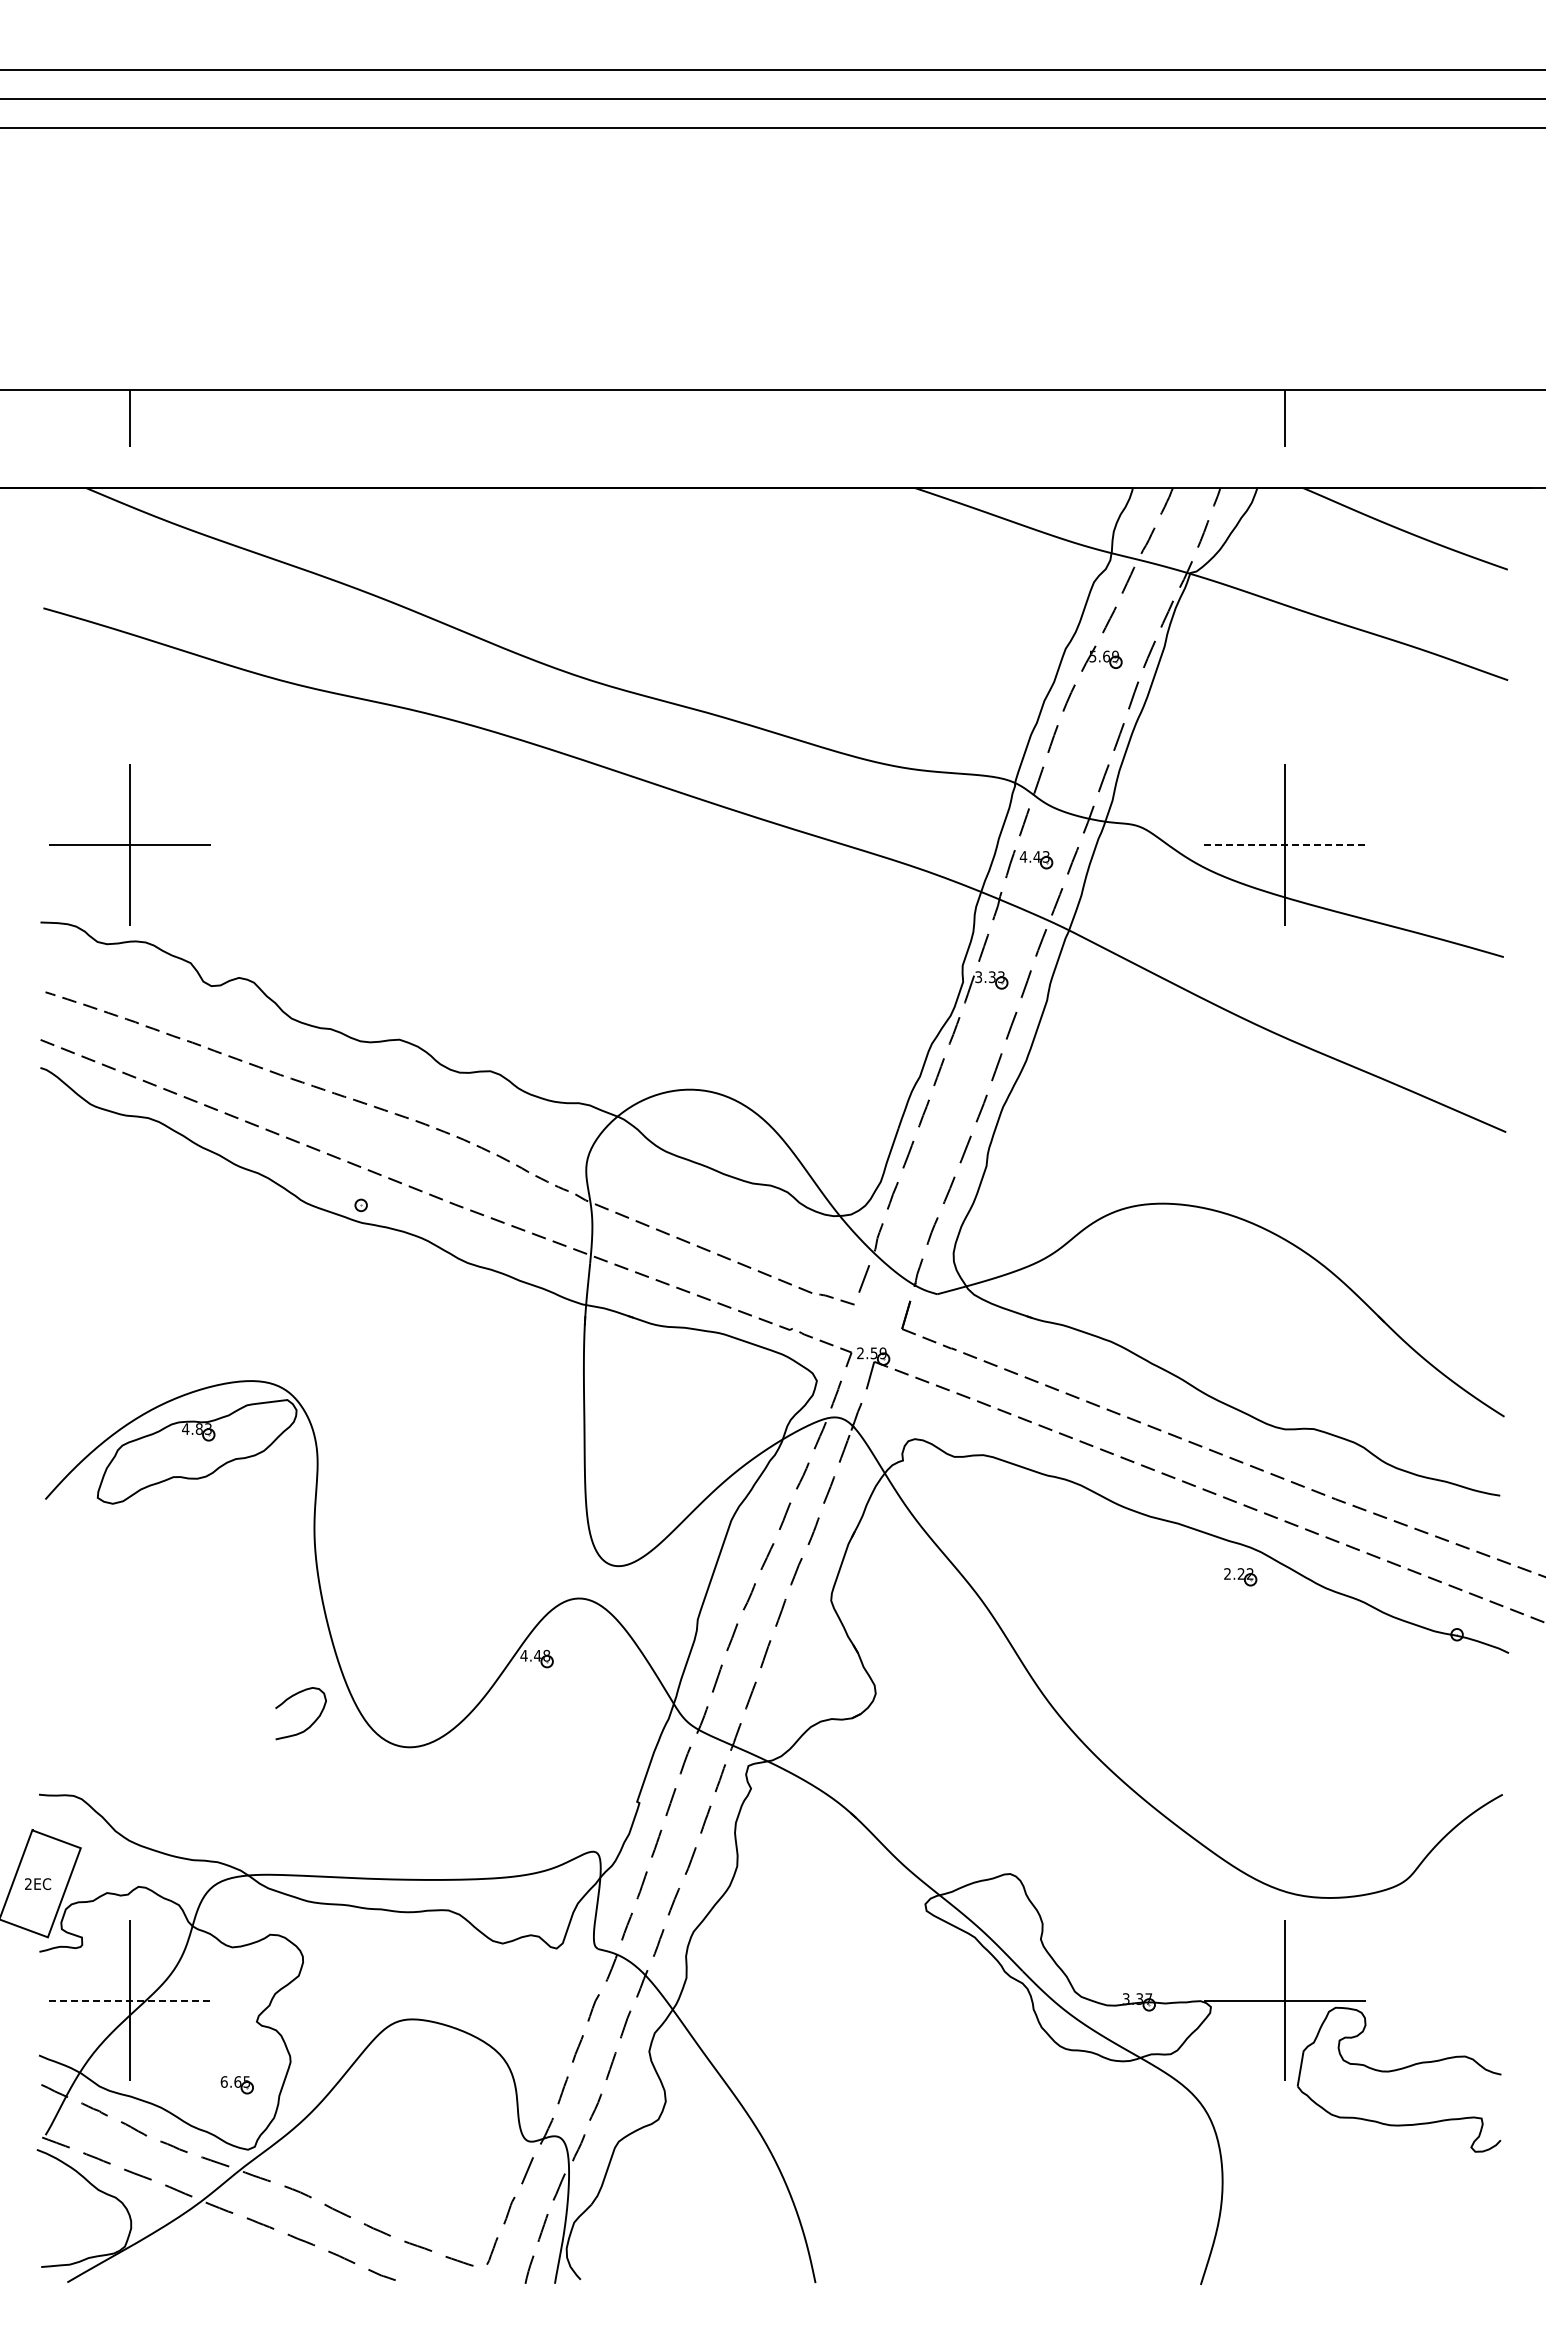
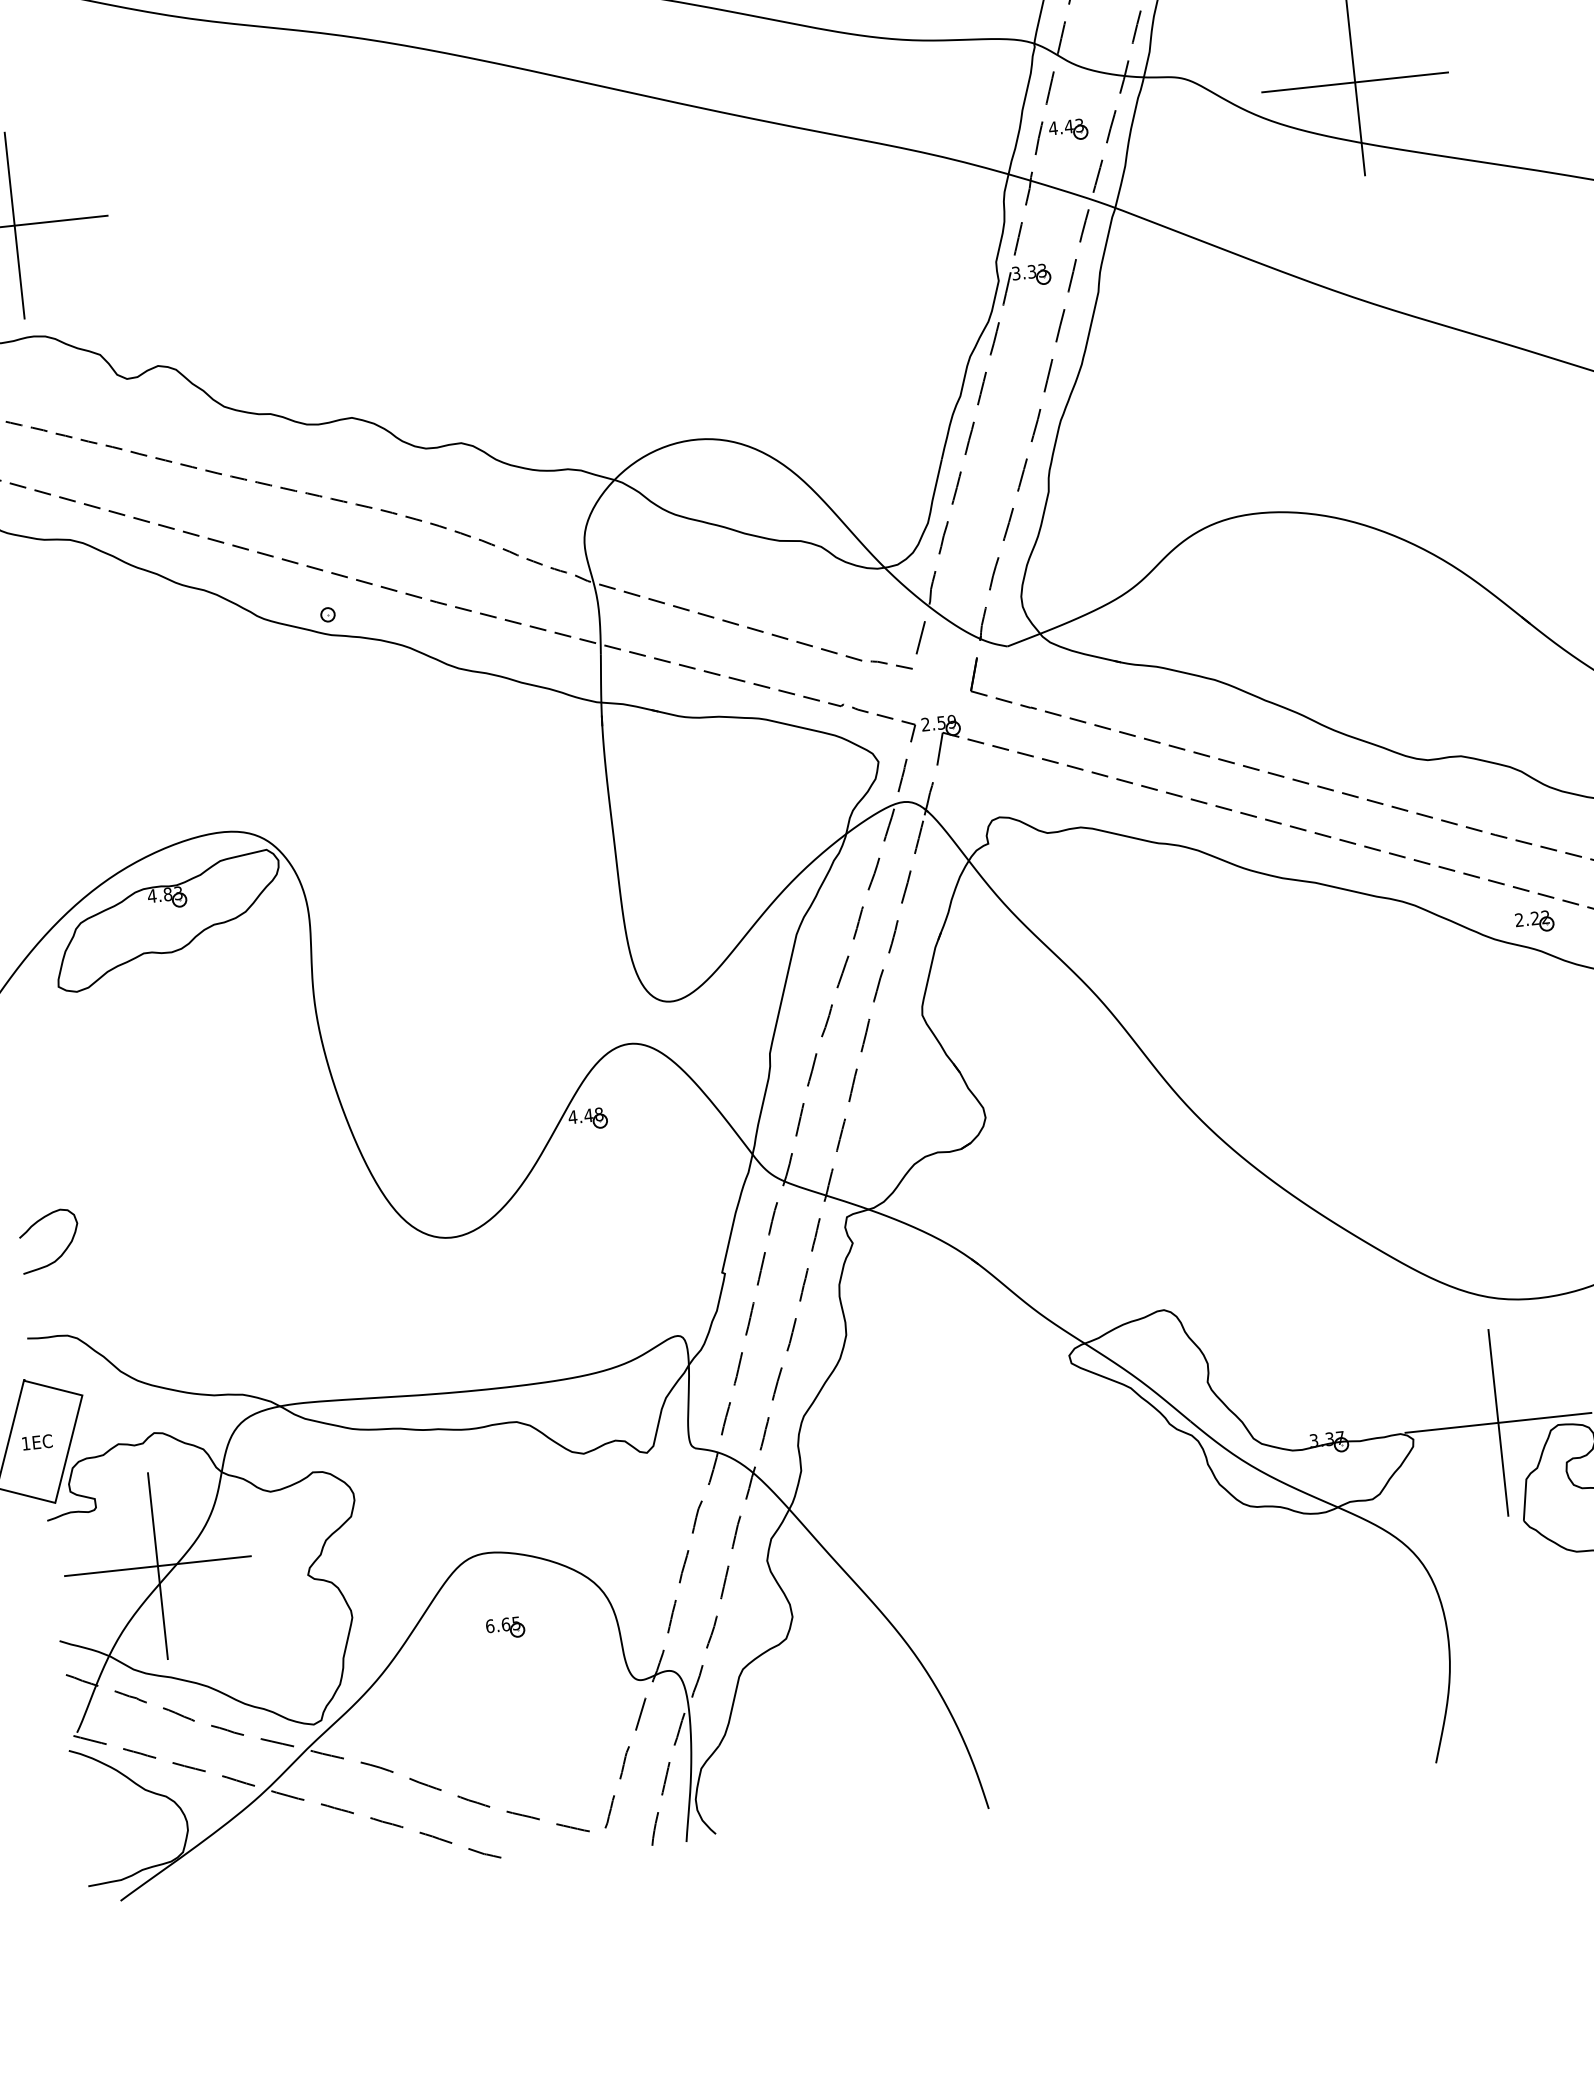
line: (1284, 845) -> (1354, 82), dashed -> solid
part: (1240, 1577) -> (1534, 922), moved
curve: (311, 1723) -> (63, 1251), moved
text: (28, 1883) -> (26, 1442), 2EC -> 1EC
line: (129, 2000) -> (157, 1566), dashed -> solid
part: (236, 2085) -> (504, 1628), moved

